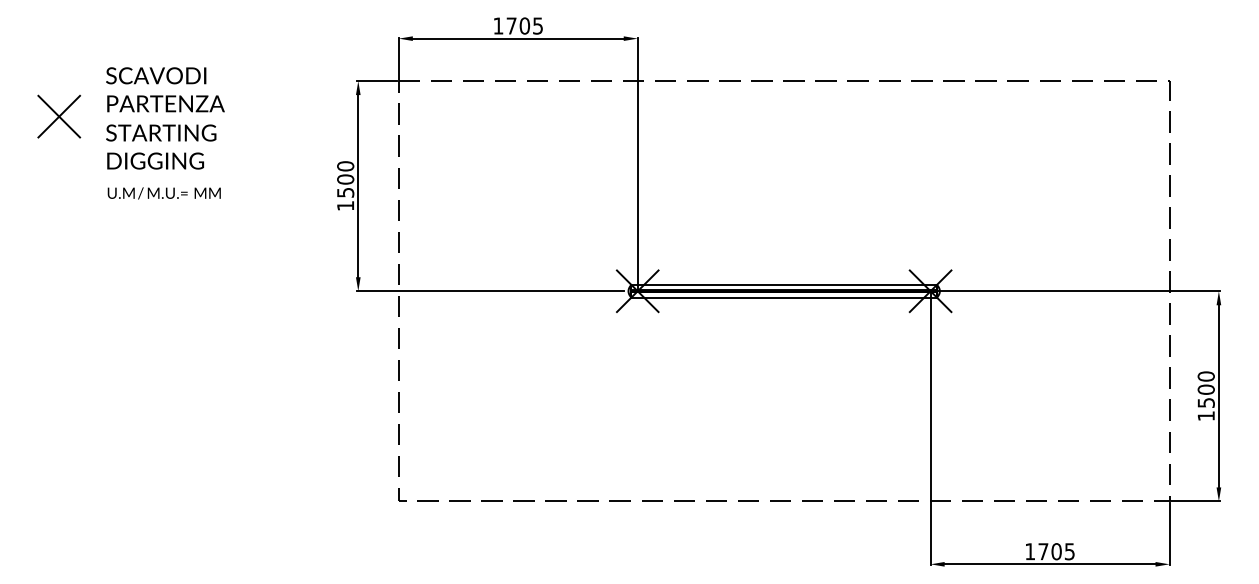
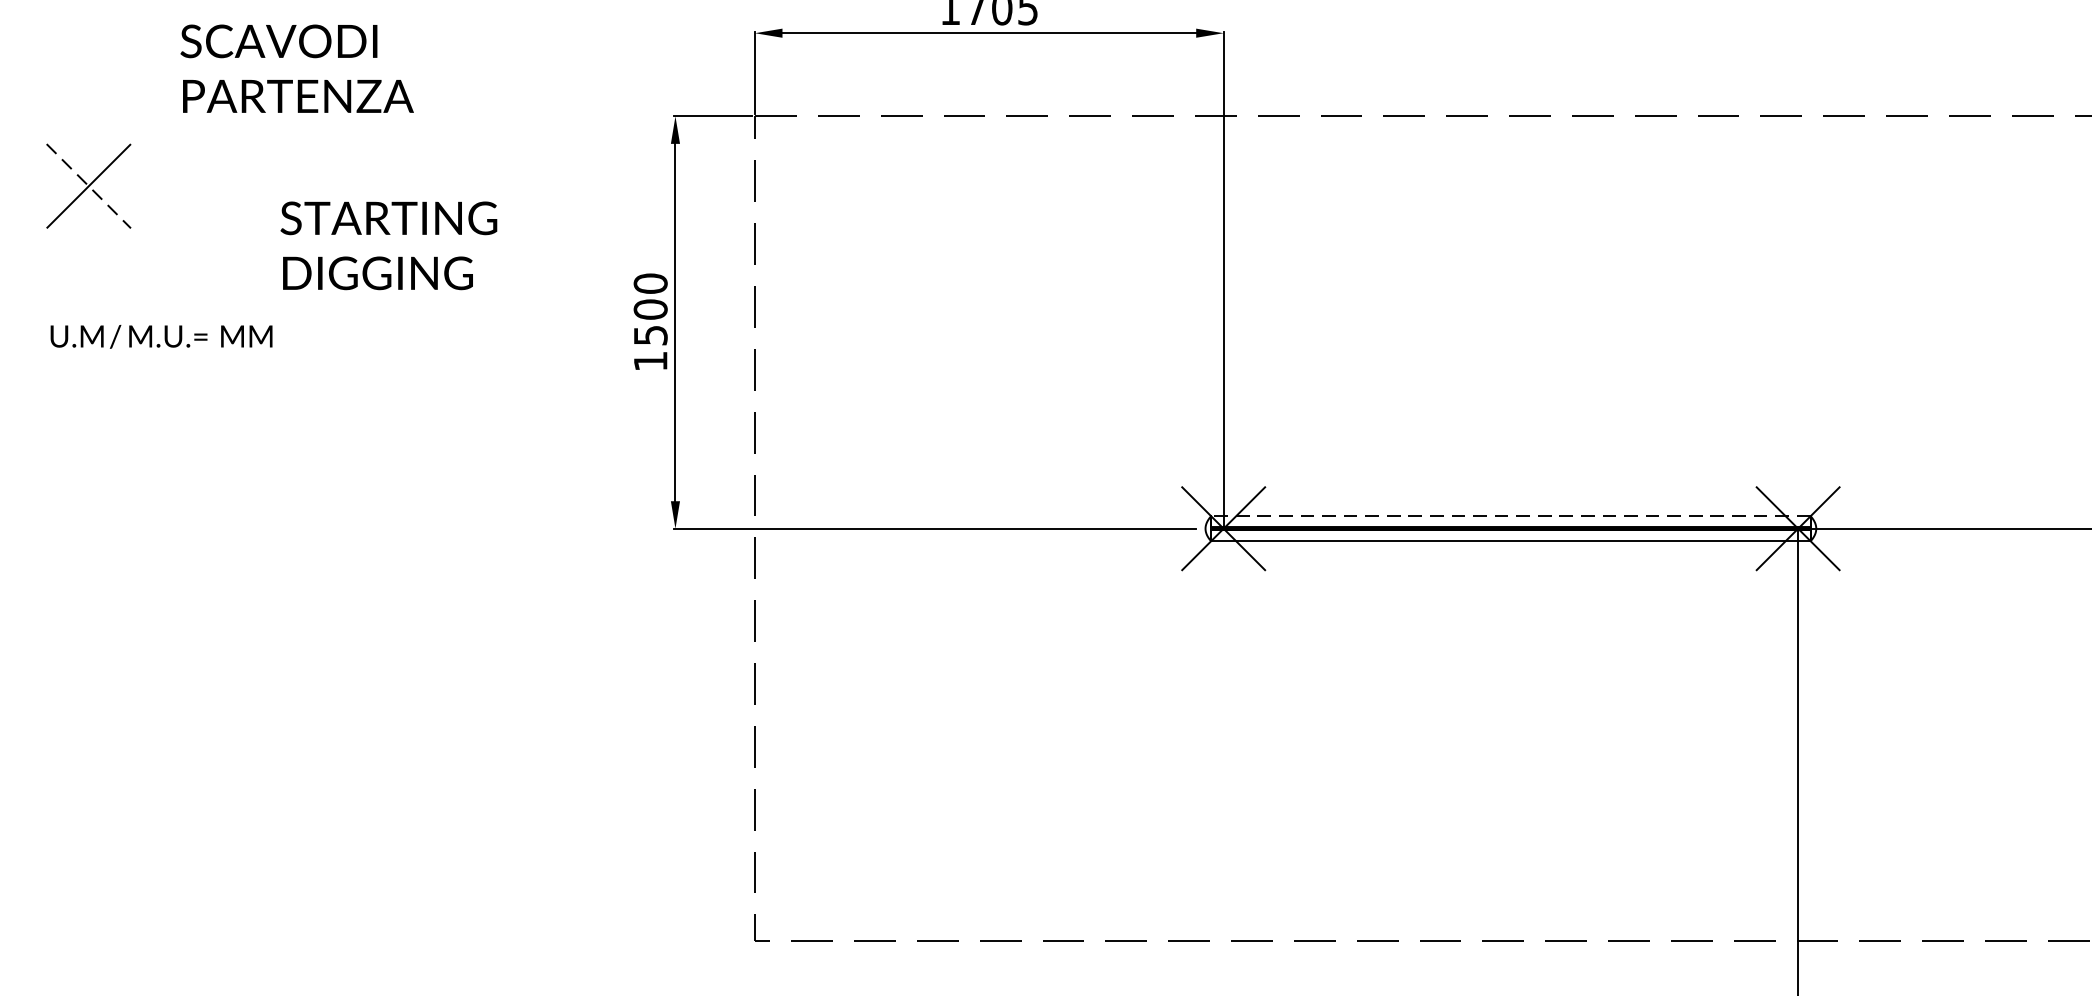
text: (165, 89) -> (297, 68), moved
line: (59, 117) -> (89, 187), solid -> dashed
text: (161, 146) -> (389, 244), moved
text: (163, 193) -> (159, 336), moved
line: (784, 284) -> (1511, 515), solid -> dashed

